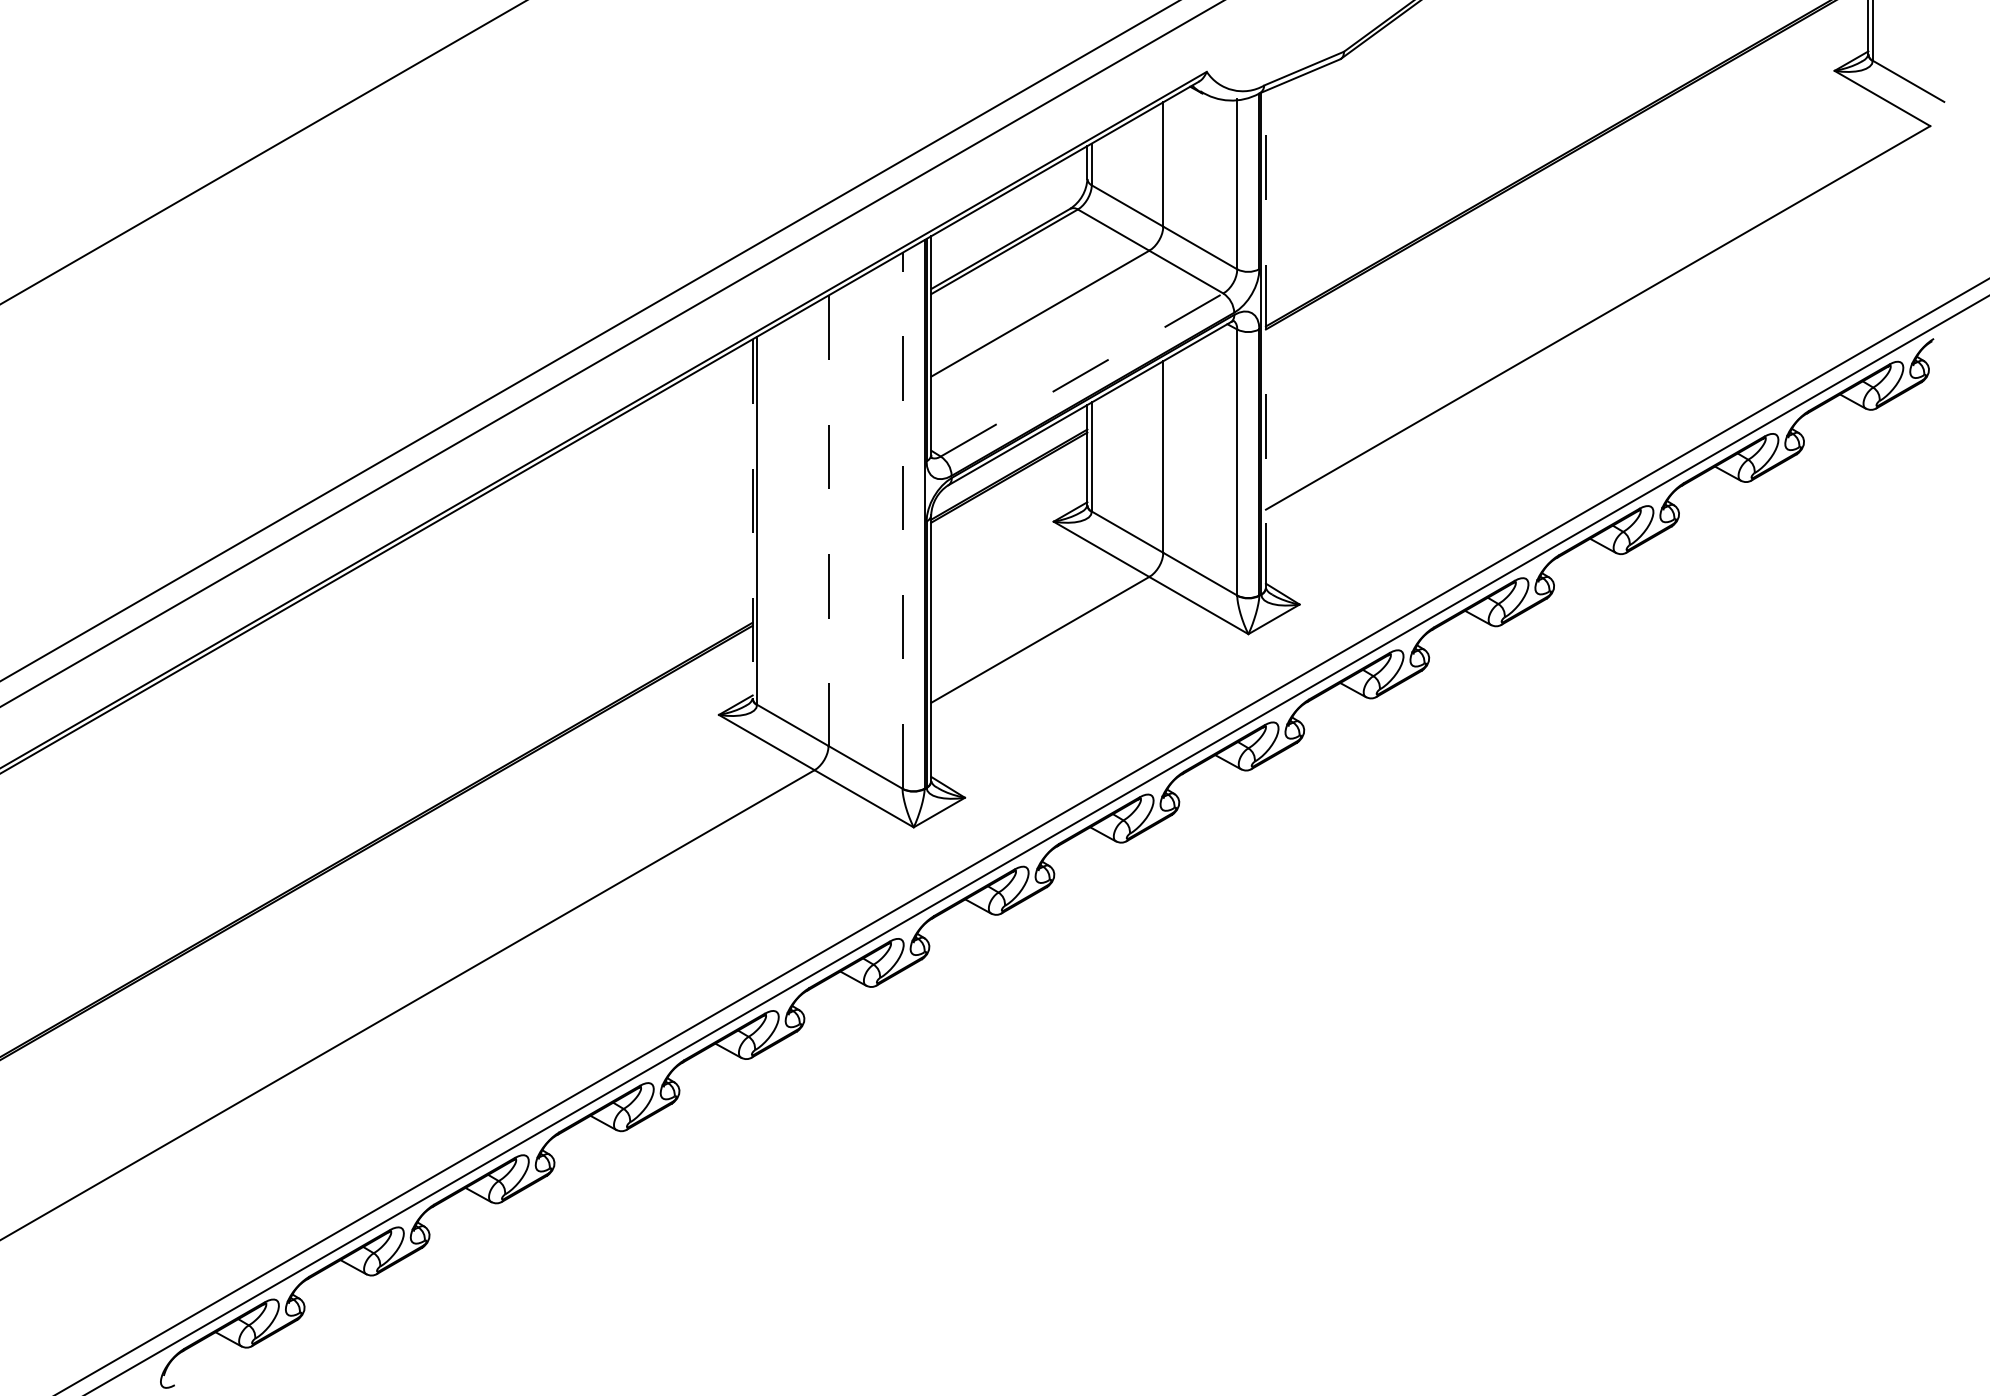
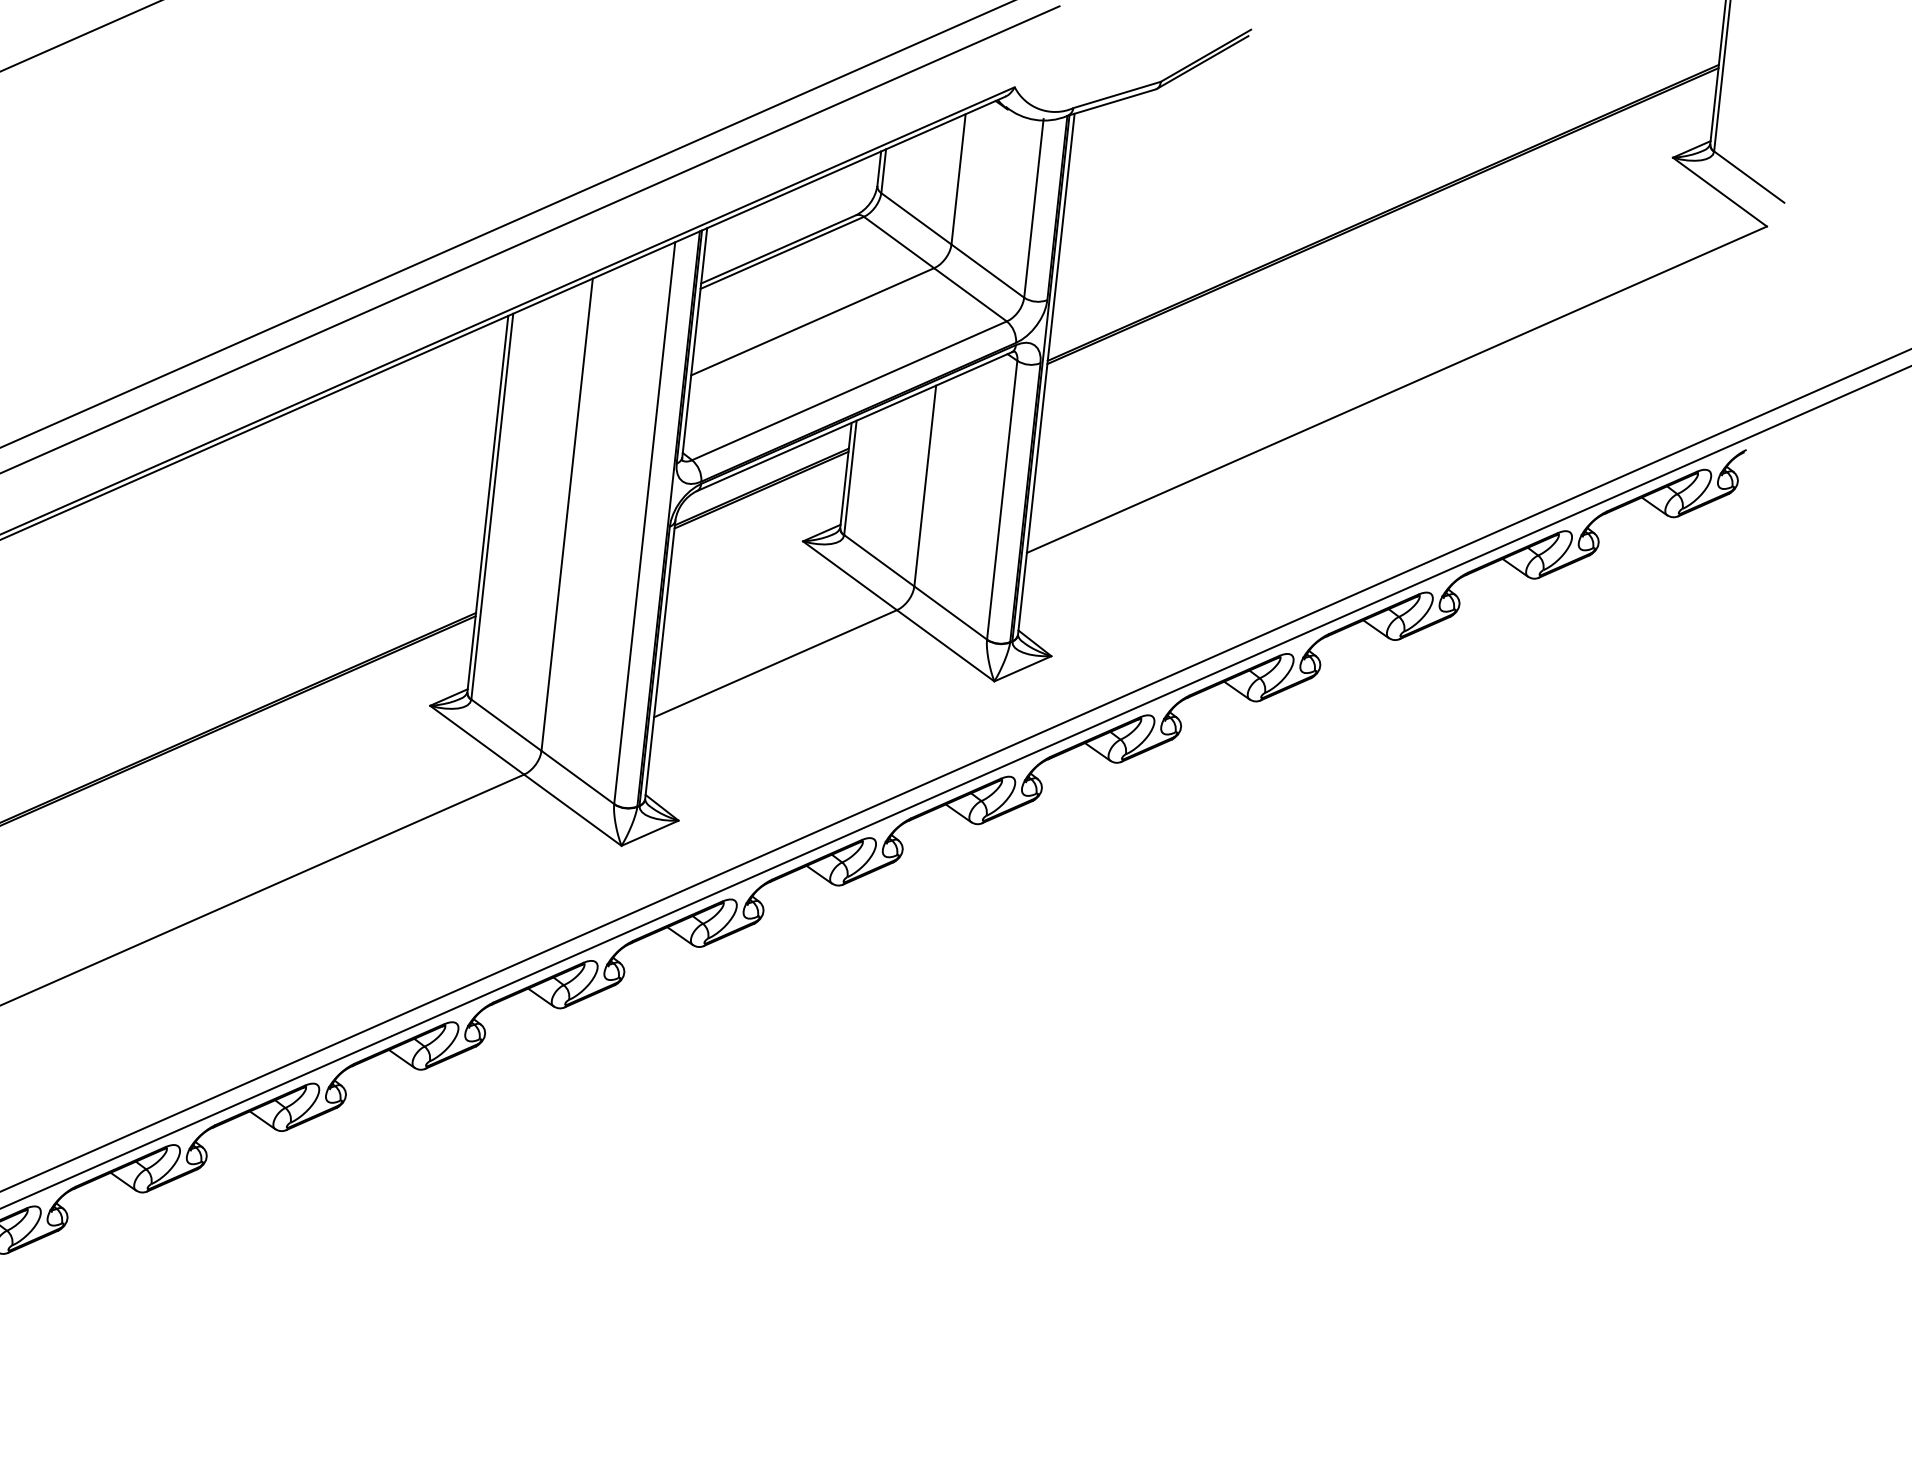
line: (1265, 339) -> (1045, 374), dashed -> solid
line: (1082, 374) -> (850, 390), dashed -> solid
line: (752, 518) -> (487, 503), dashed -> solid
line: (902, 520) -> (644, 522), dashed -> solid
line: (828, 521) -> (567, 515), dashed -> solid

